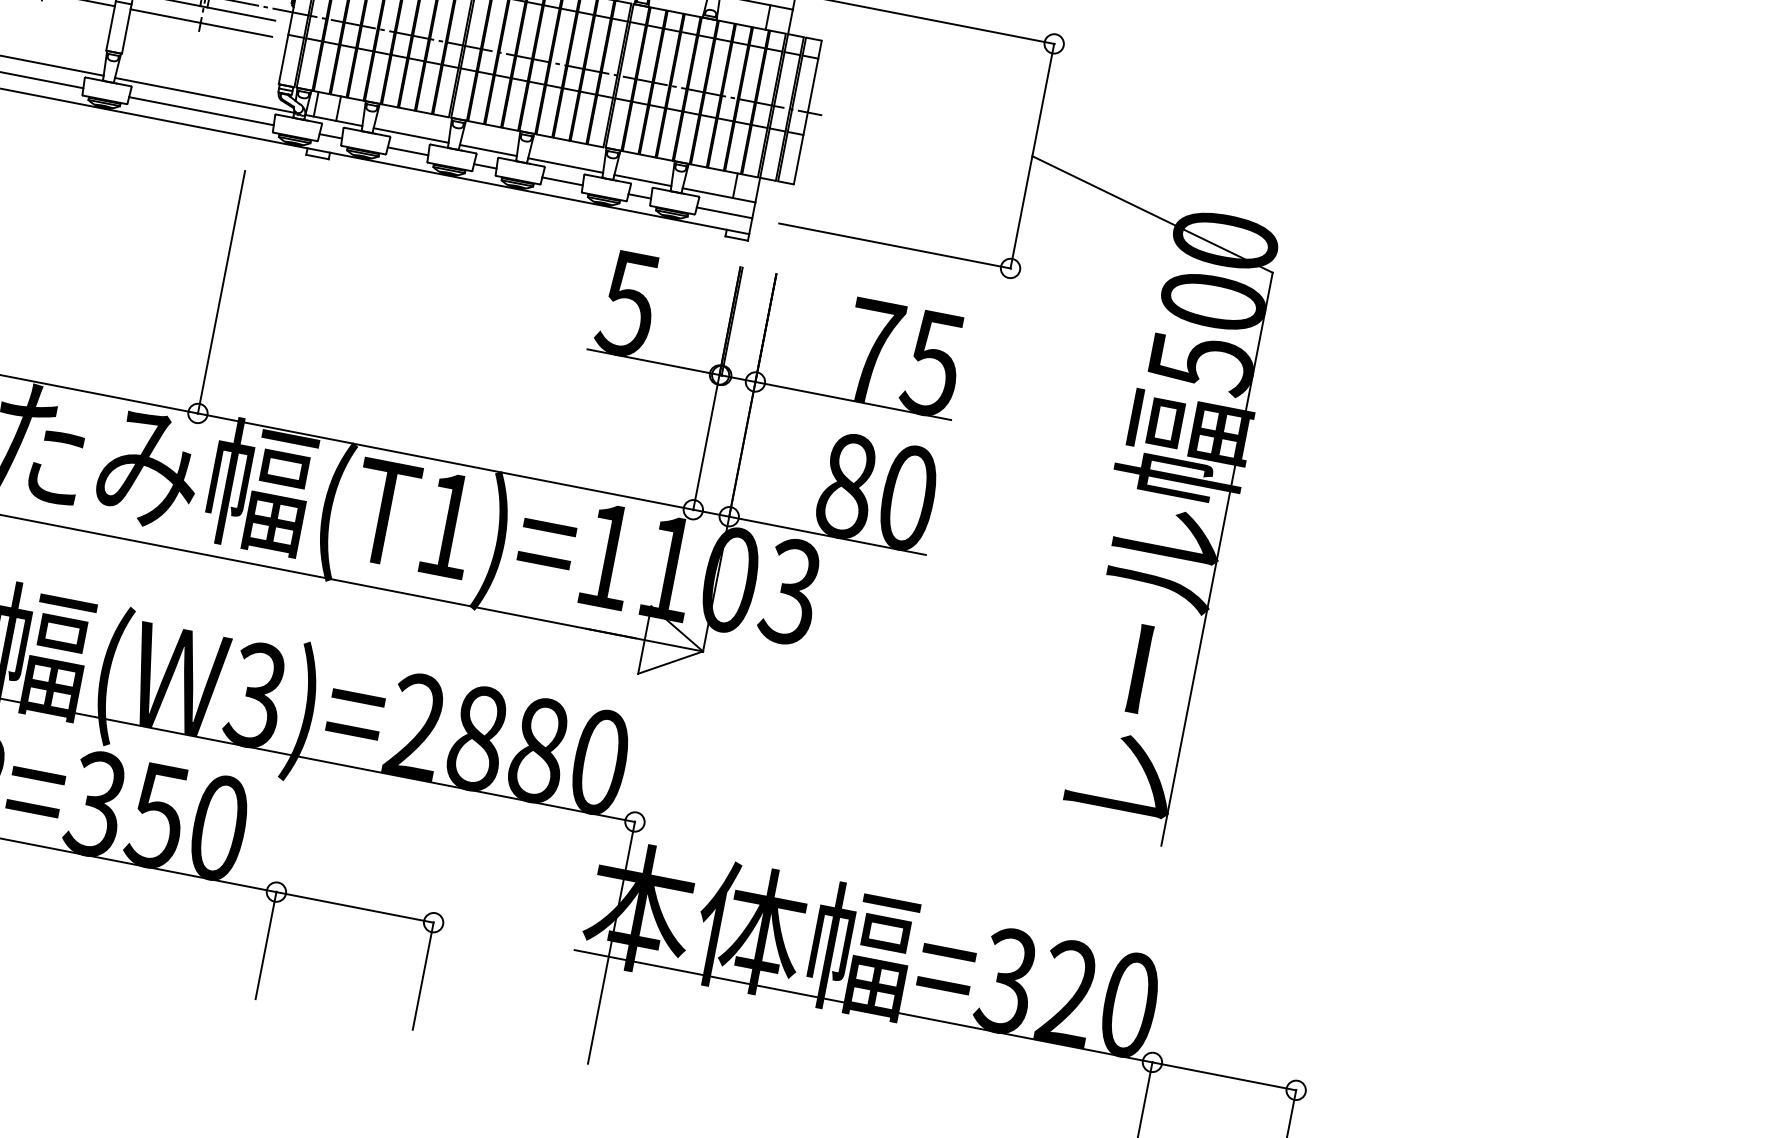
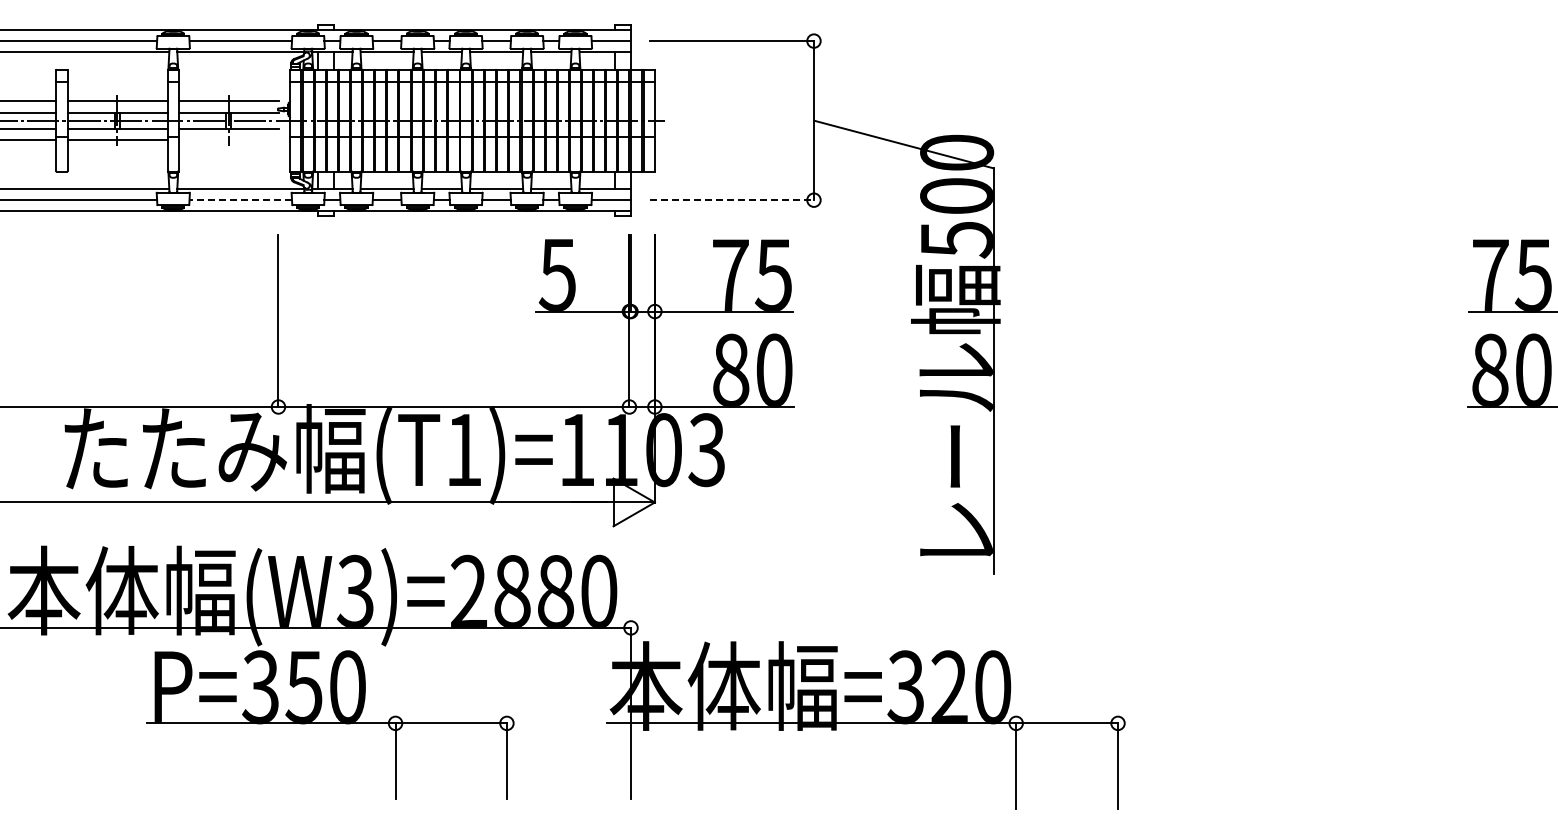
line: (200, 23) -> (228, 140), removed
line: (201, 111) -> (240, 200), solid -> dashed
line: (895, 246) -> (732, 200), solid -> dashed

